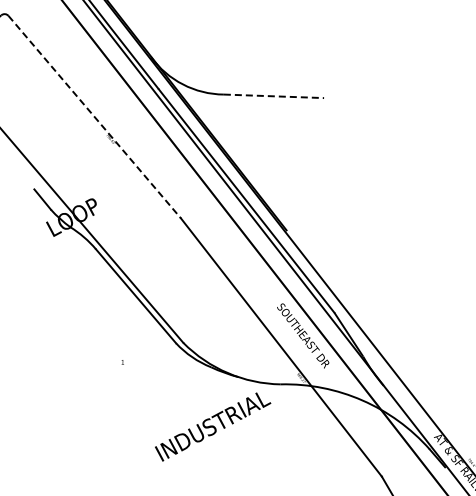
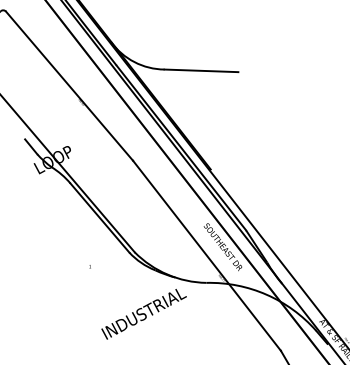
line: (274, 96) -> (201, 70), dashed -> solid
line: (95, 117) -> (70, 86), dashed -> solid
text: (213, 426) -> (144, 313), moved

